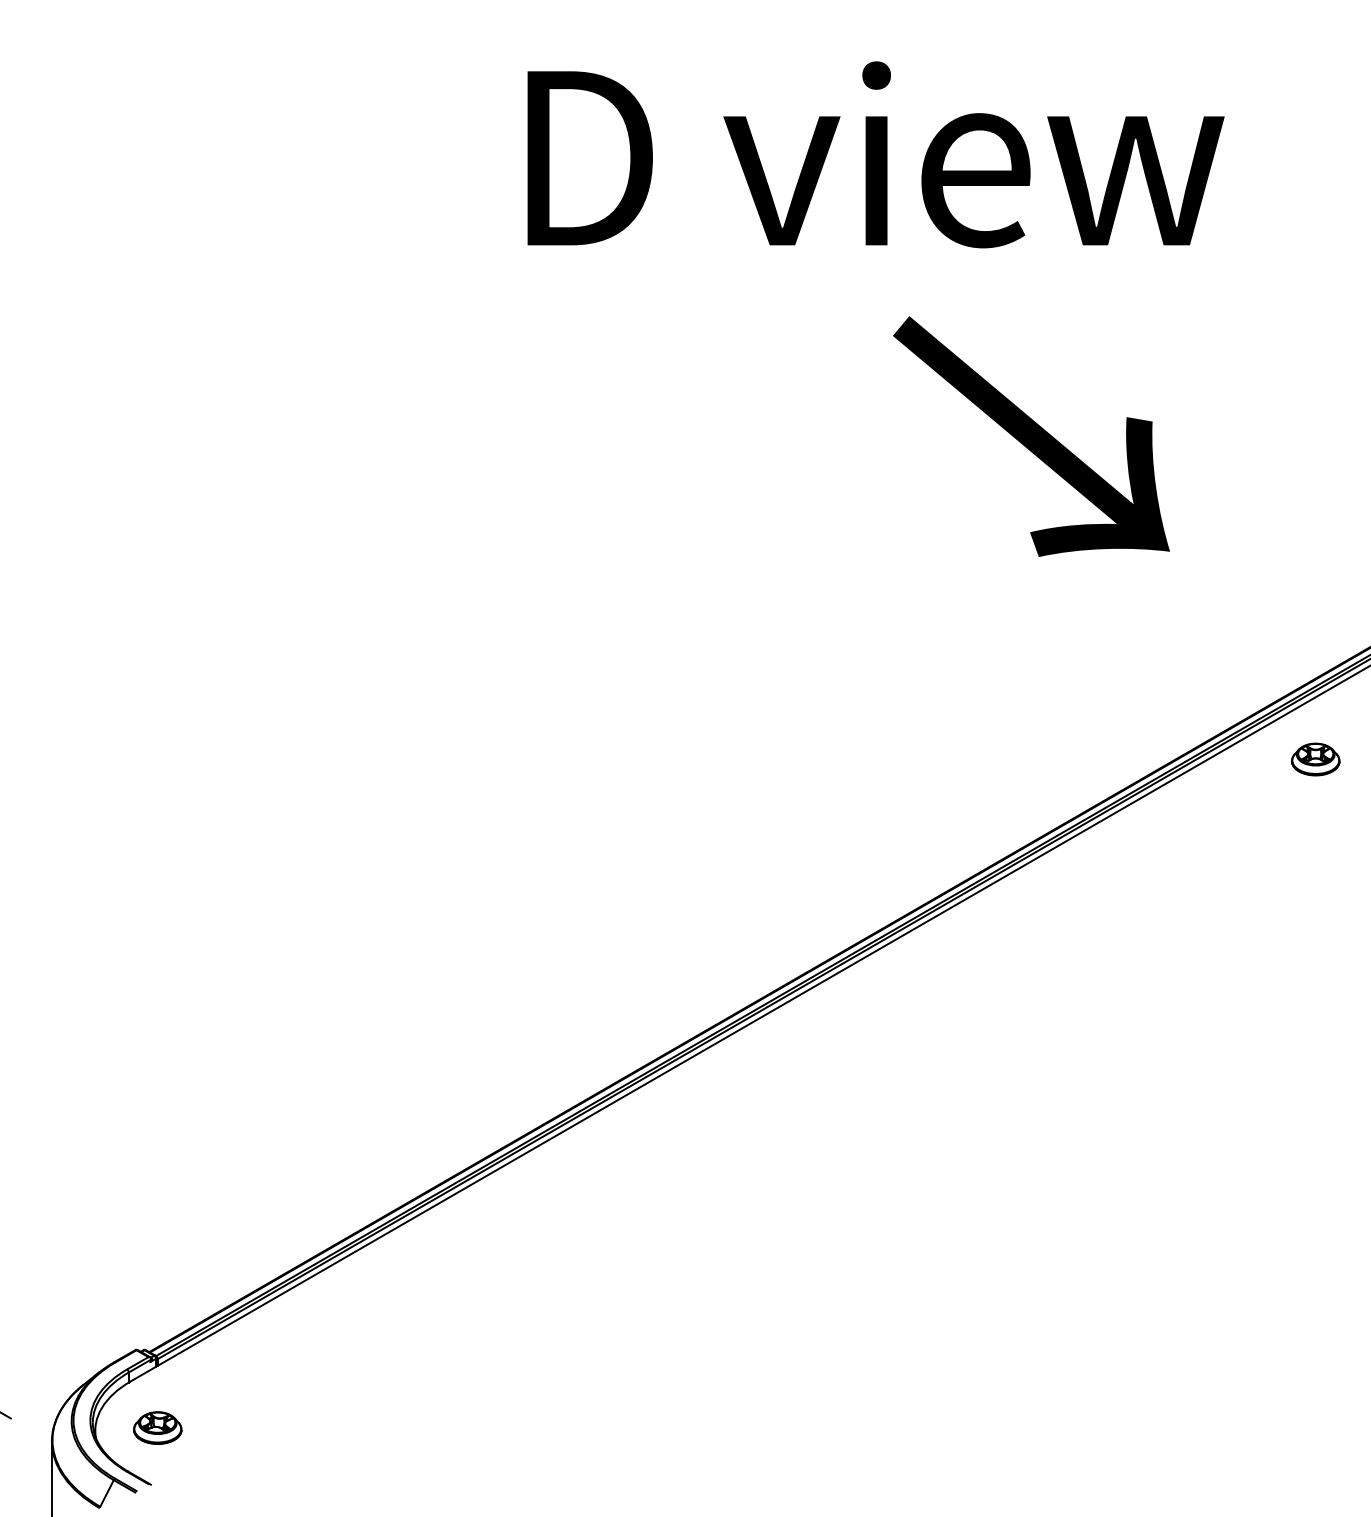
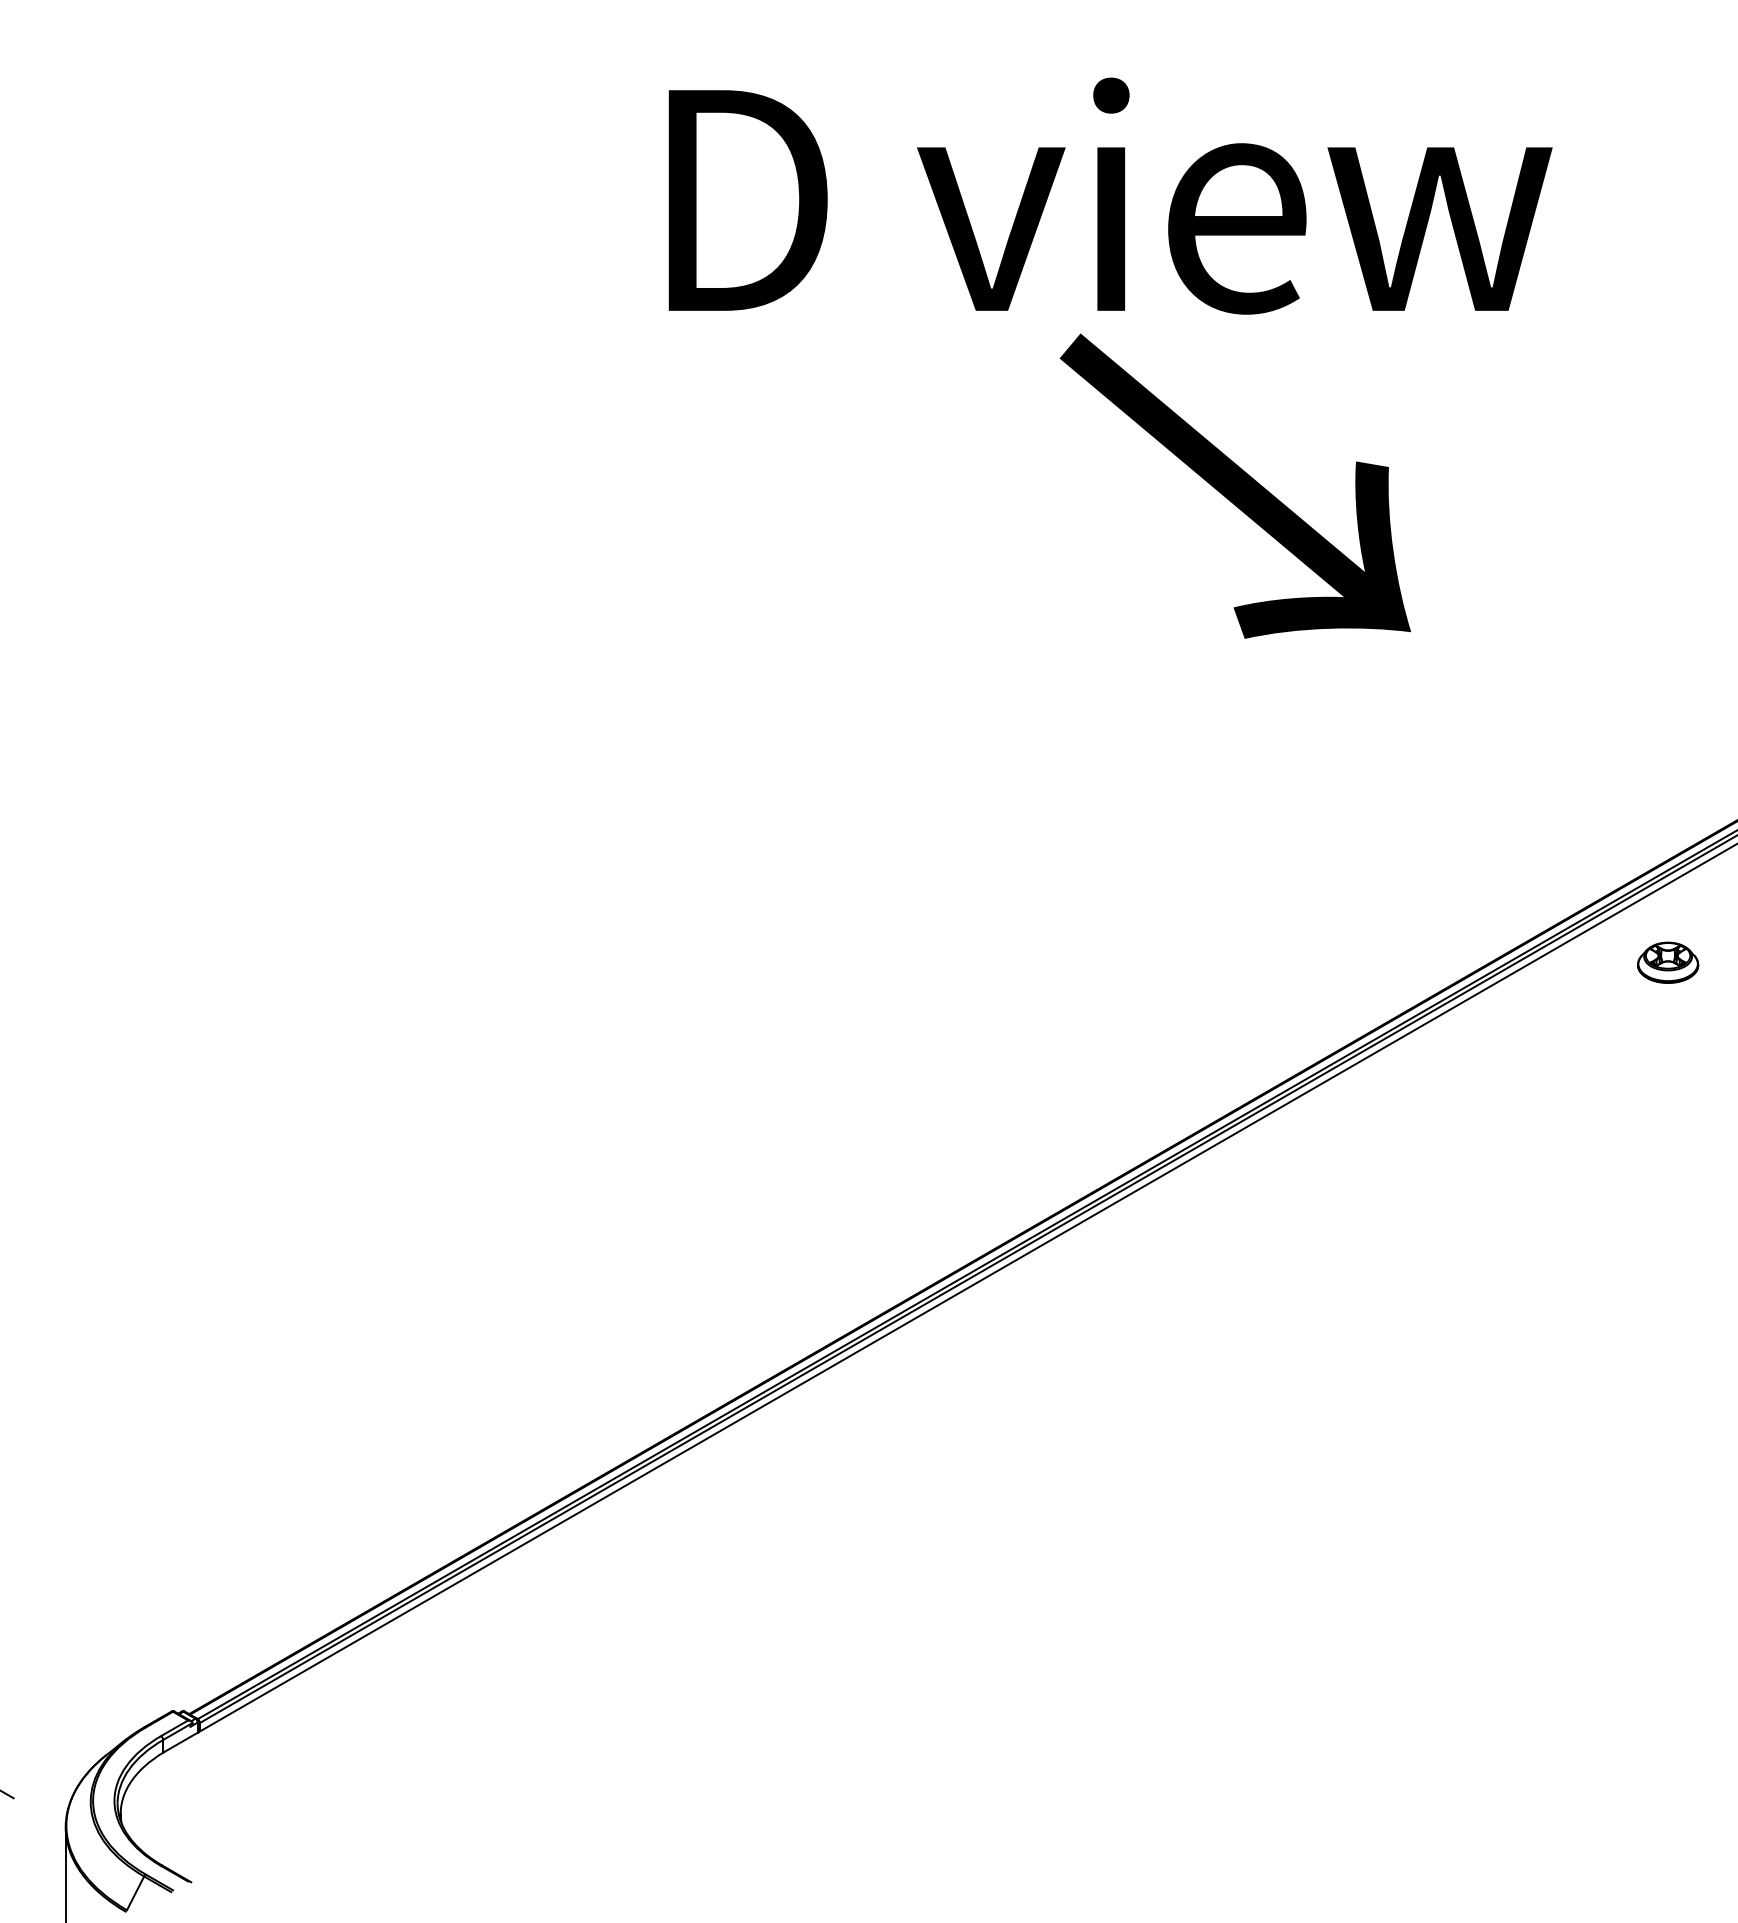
text: (1031, 436) -> (1235, 486), moved
part: (157, 1427) -> (199, 1809), removed

